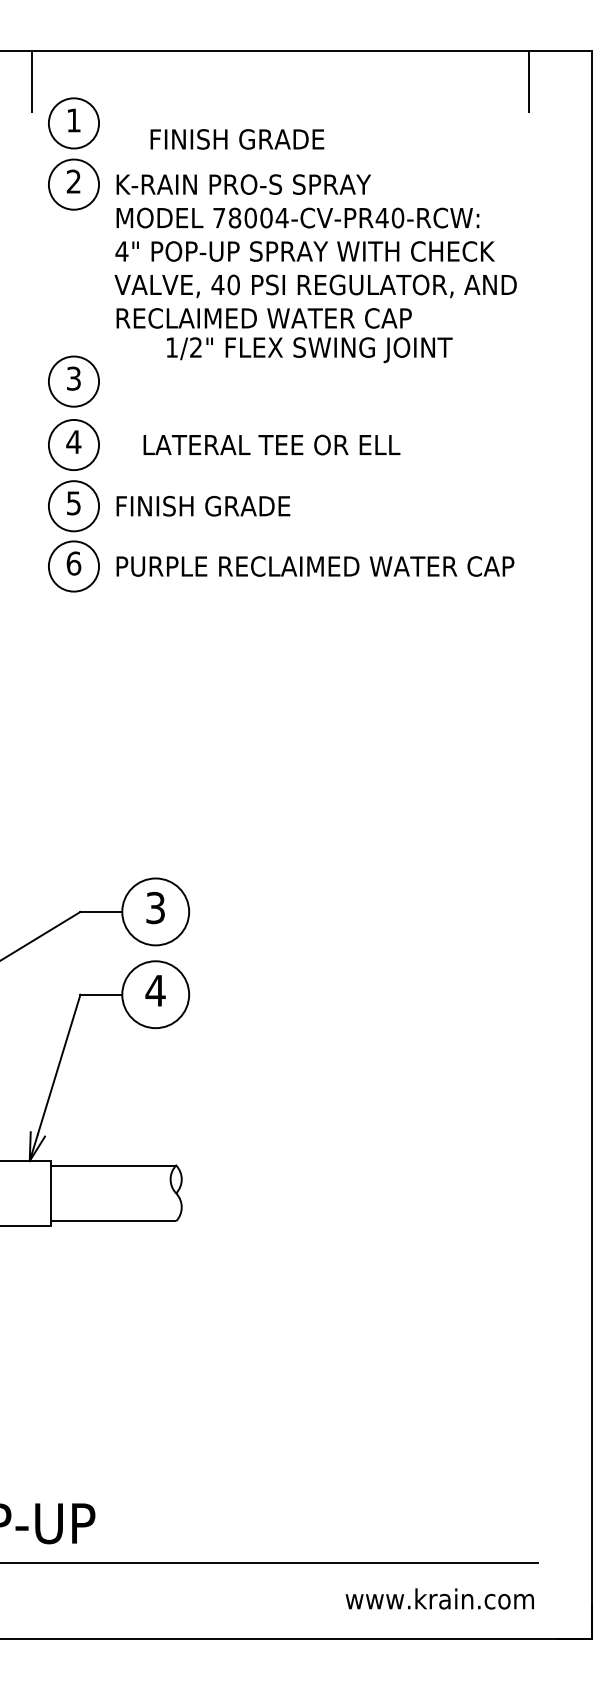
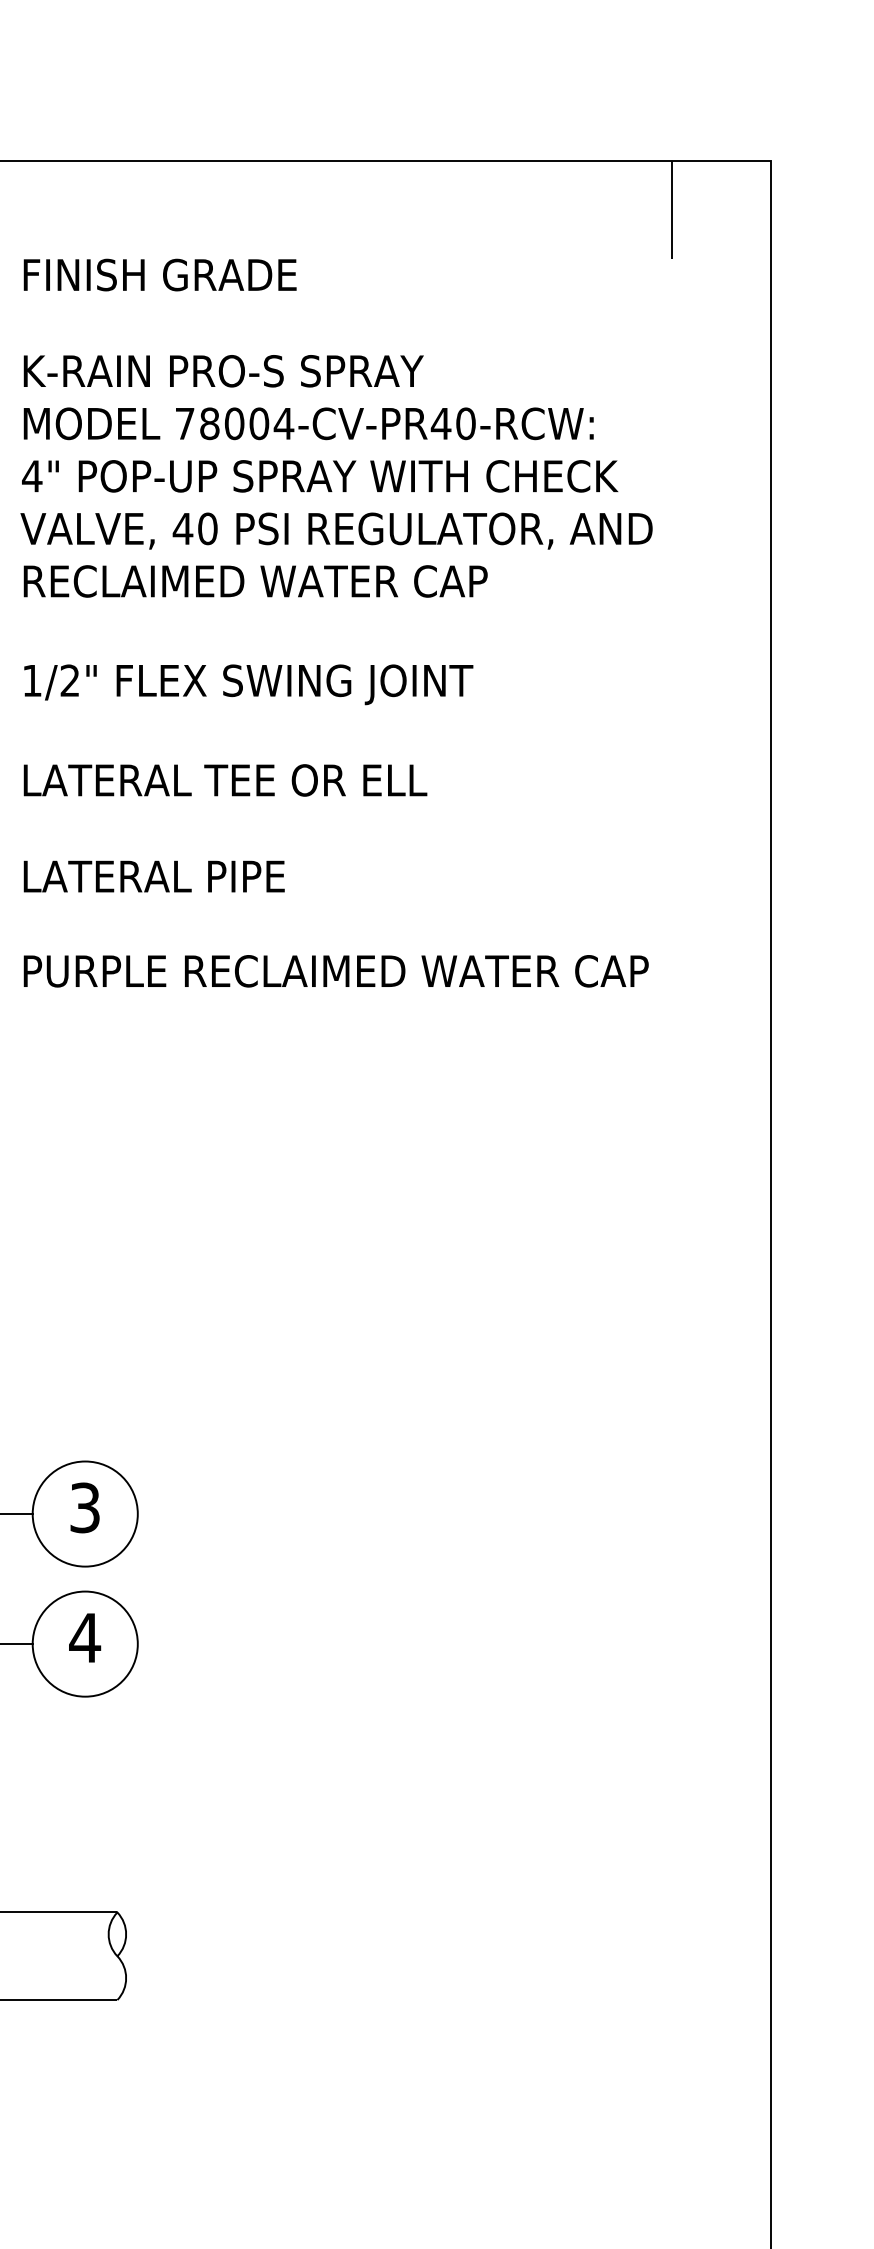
text: (237, 139) -> (160, 275), moved
text: (309, 350) -> (248, 685), moved
text: (271, 444) -> (224, 779), moved
text: (204, 505) -> (161, 875), FINISH GRADE -> LATERAL PIPE

